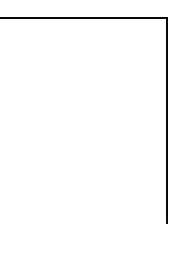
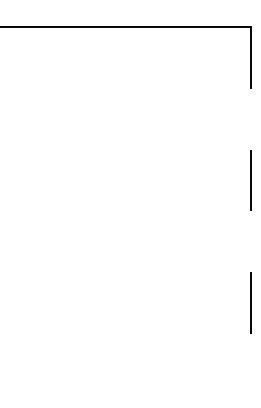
line: (167, 120) -> (251, 180), solid -> dashed

